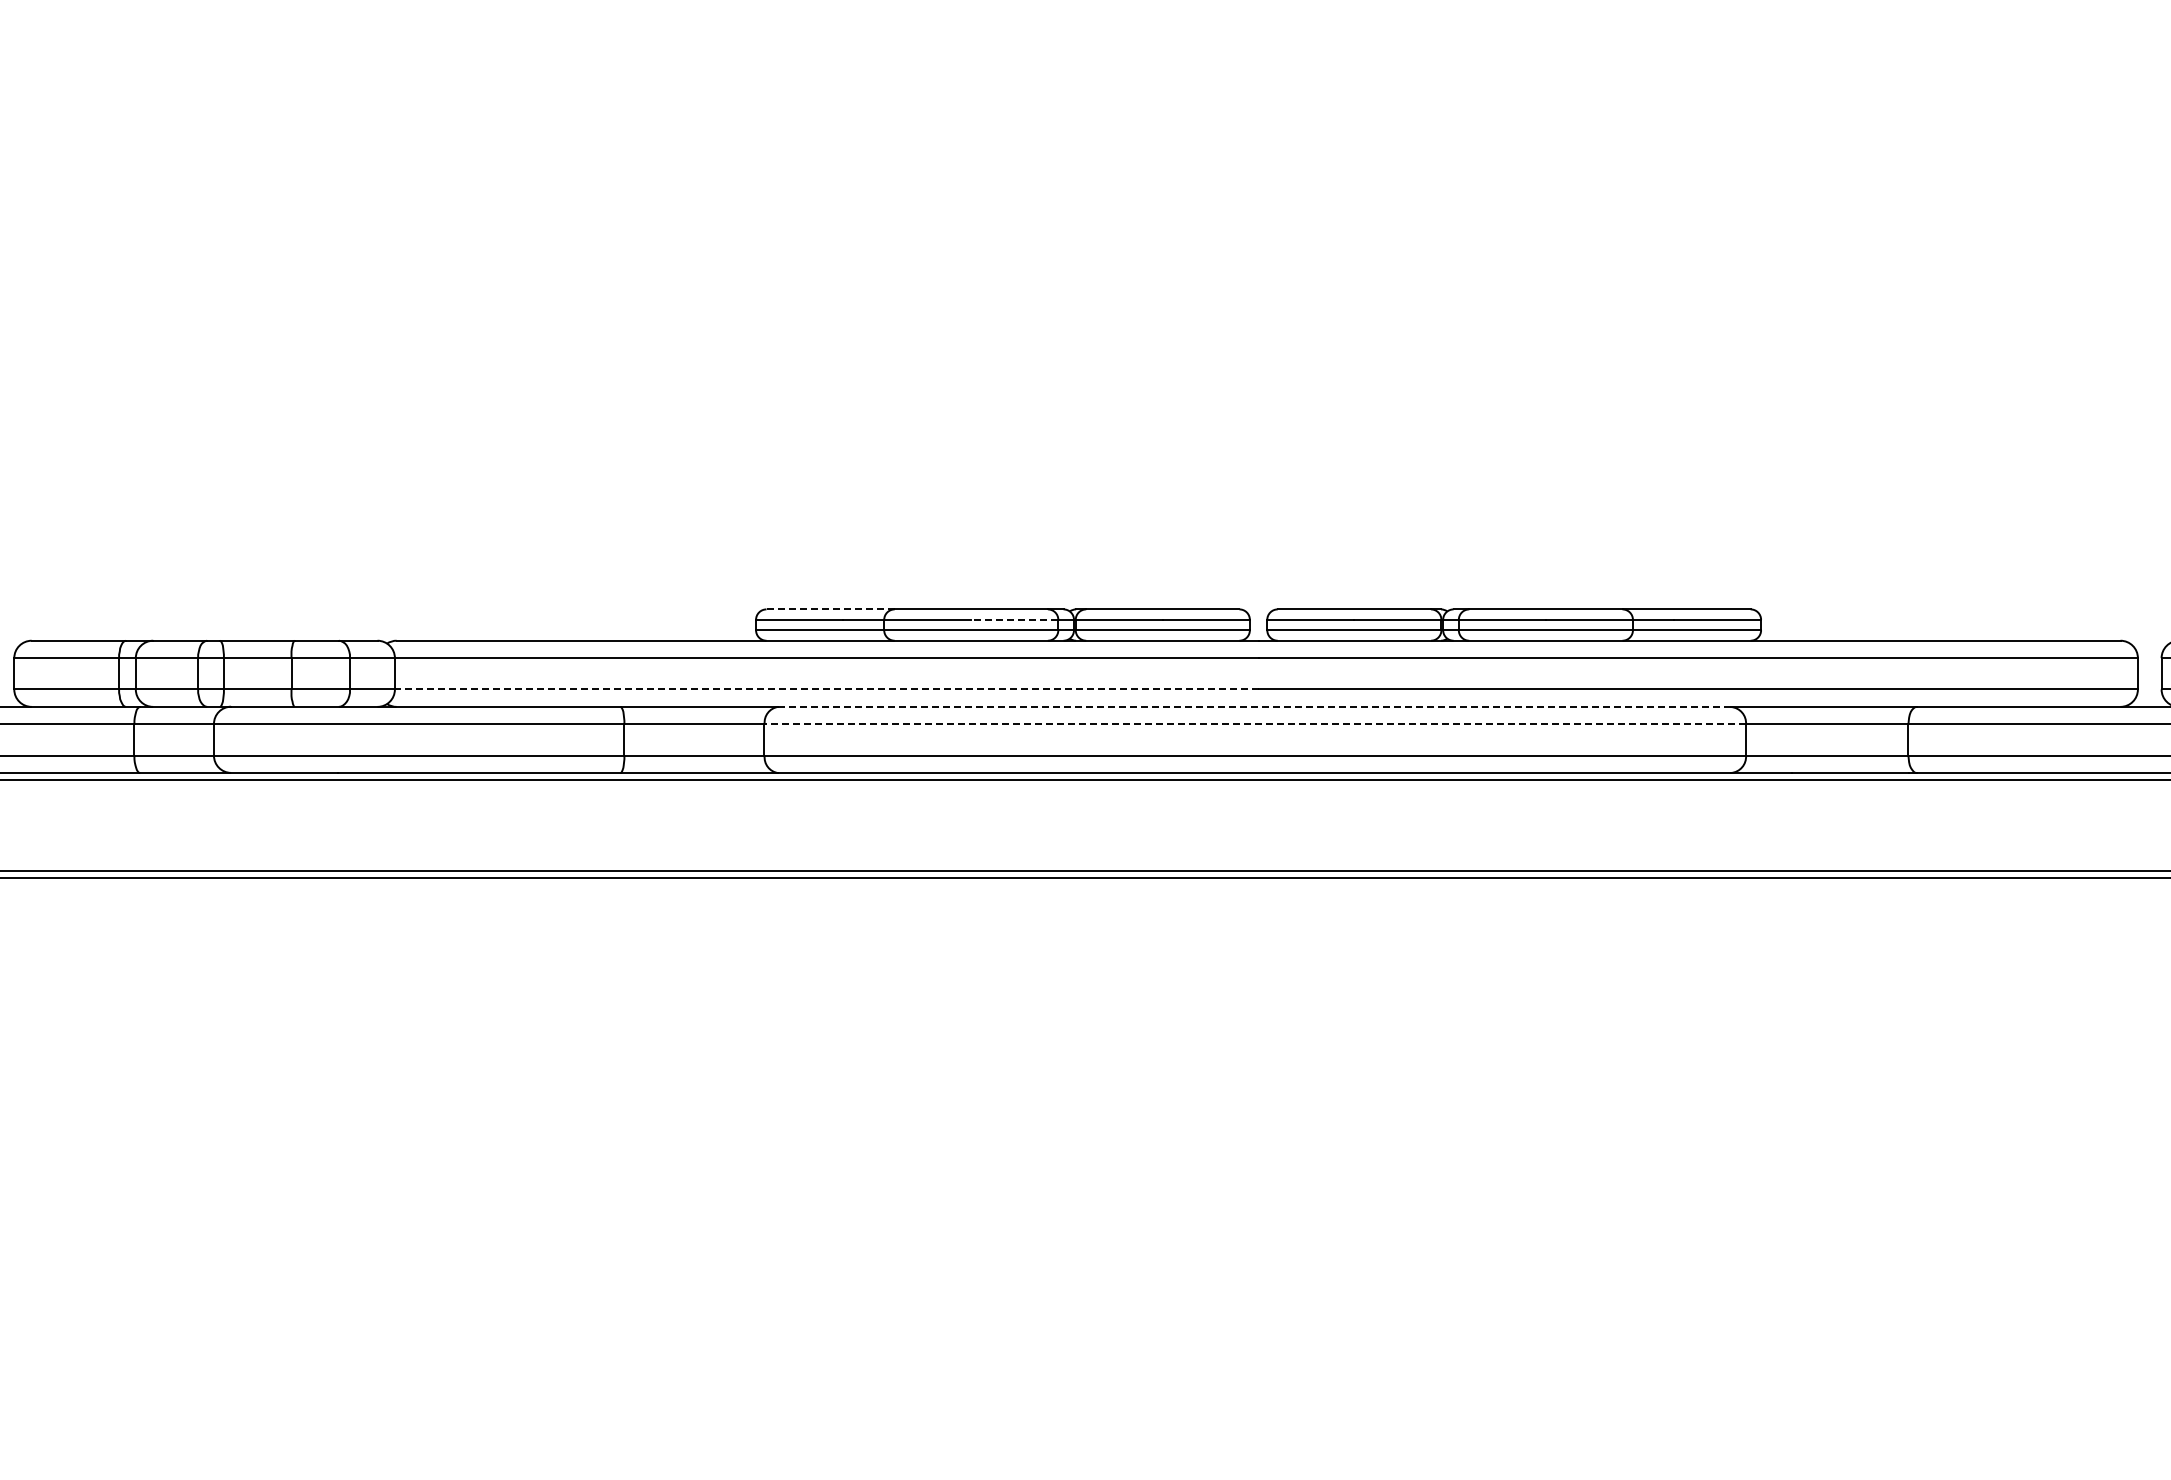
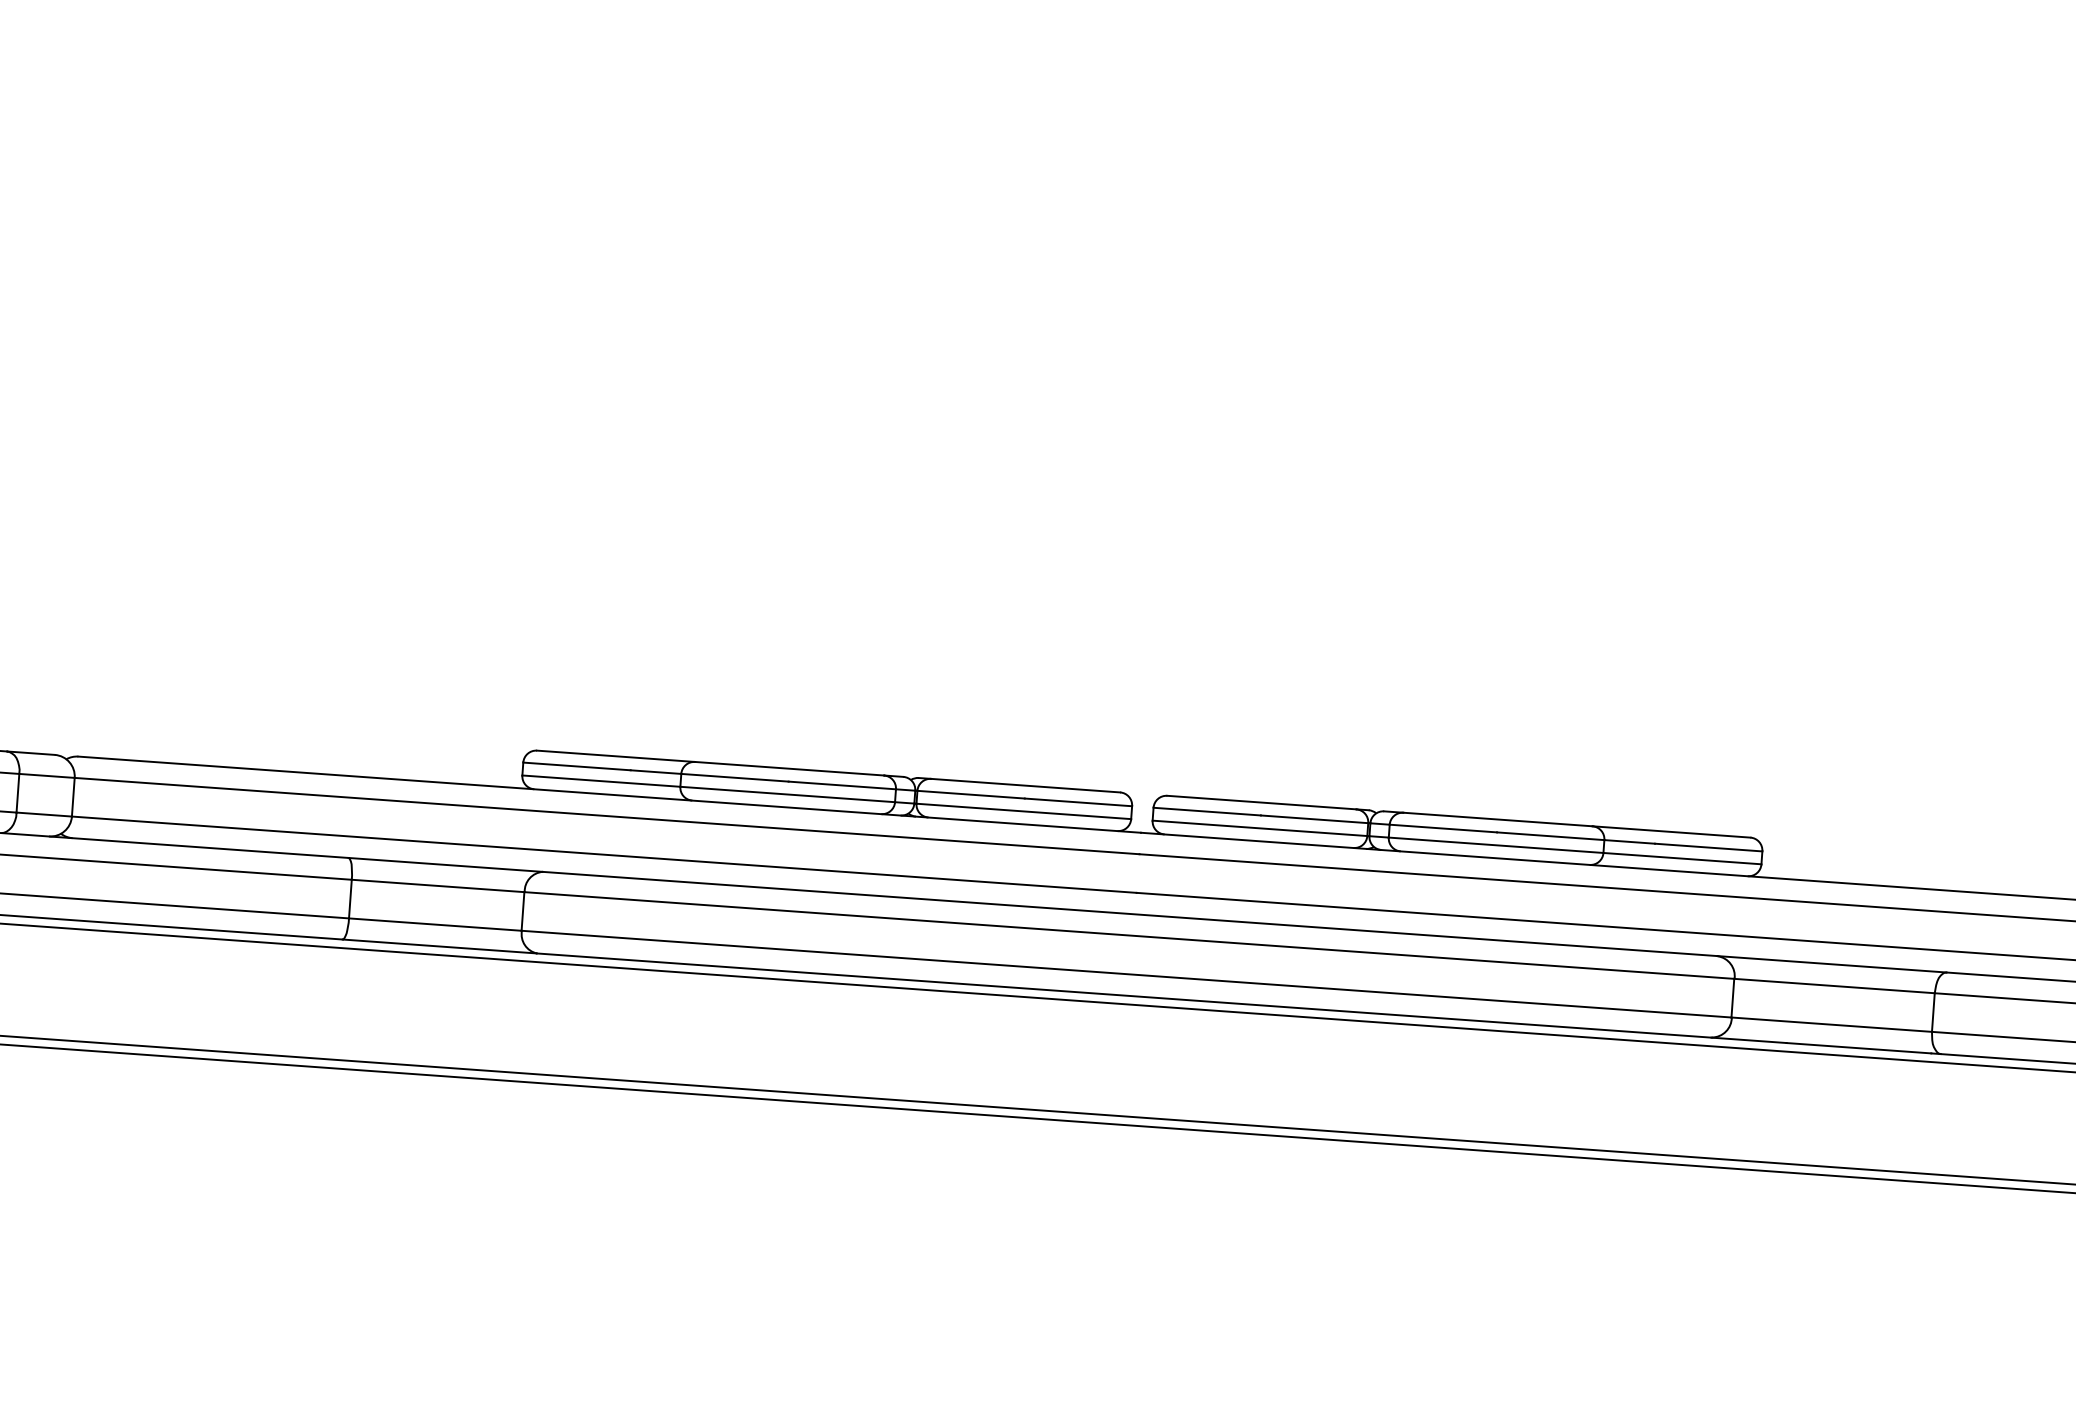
line: (830, 609) -> (615, 756), dashed -> solid
line: (1014, 619) -> (841, 785), dashed -> solid
line: (826, 689) -> (603, 854), dashed -> solid
line: (1254, 706) -> (1130, 913), dashed -> solid
line: (1255, 724) -> (1129, 935), dashed -> solid

